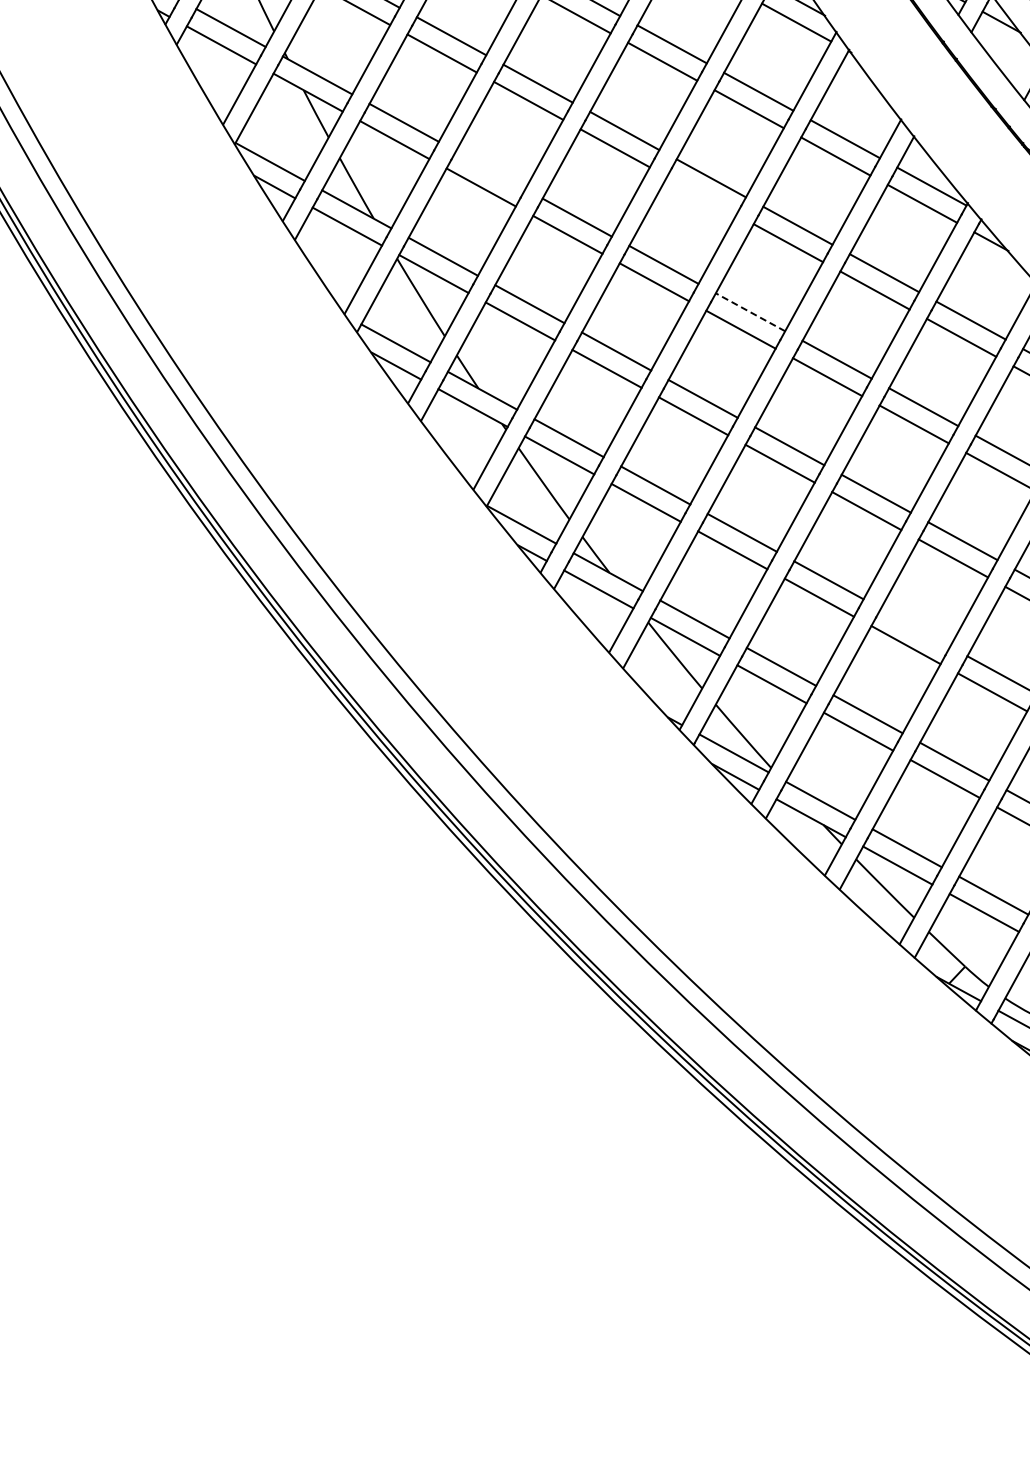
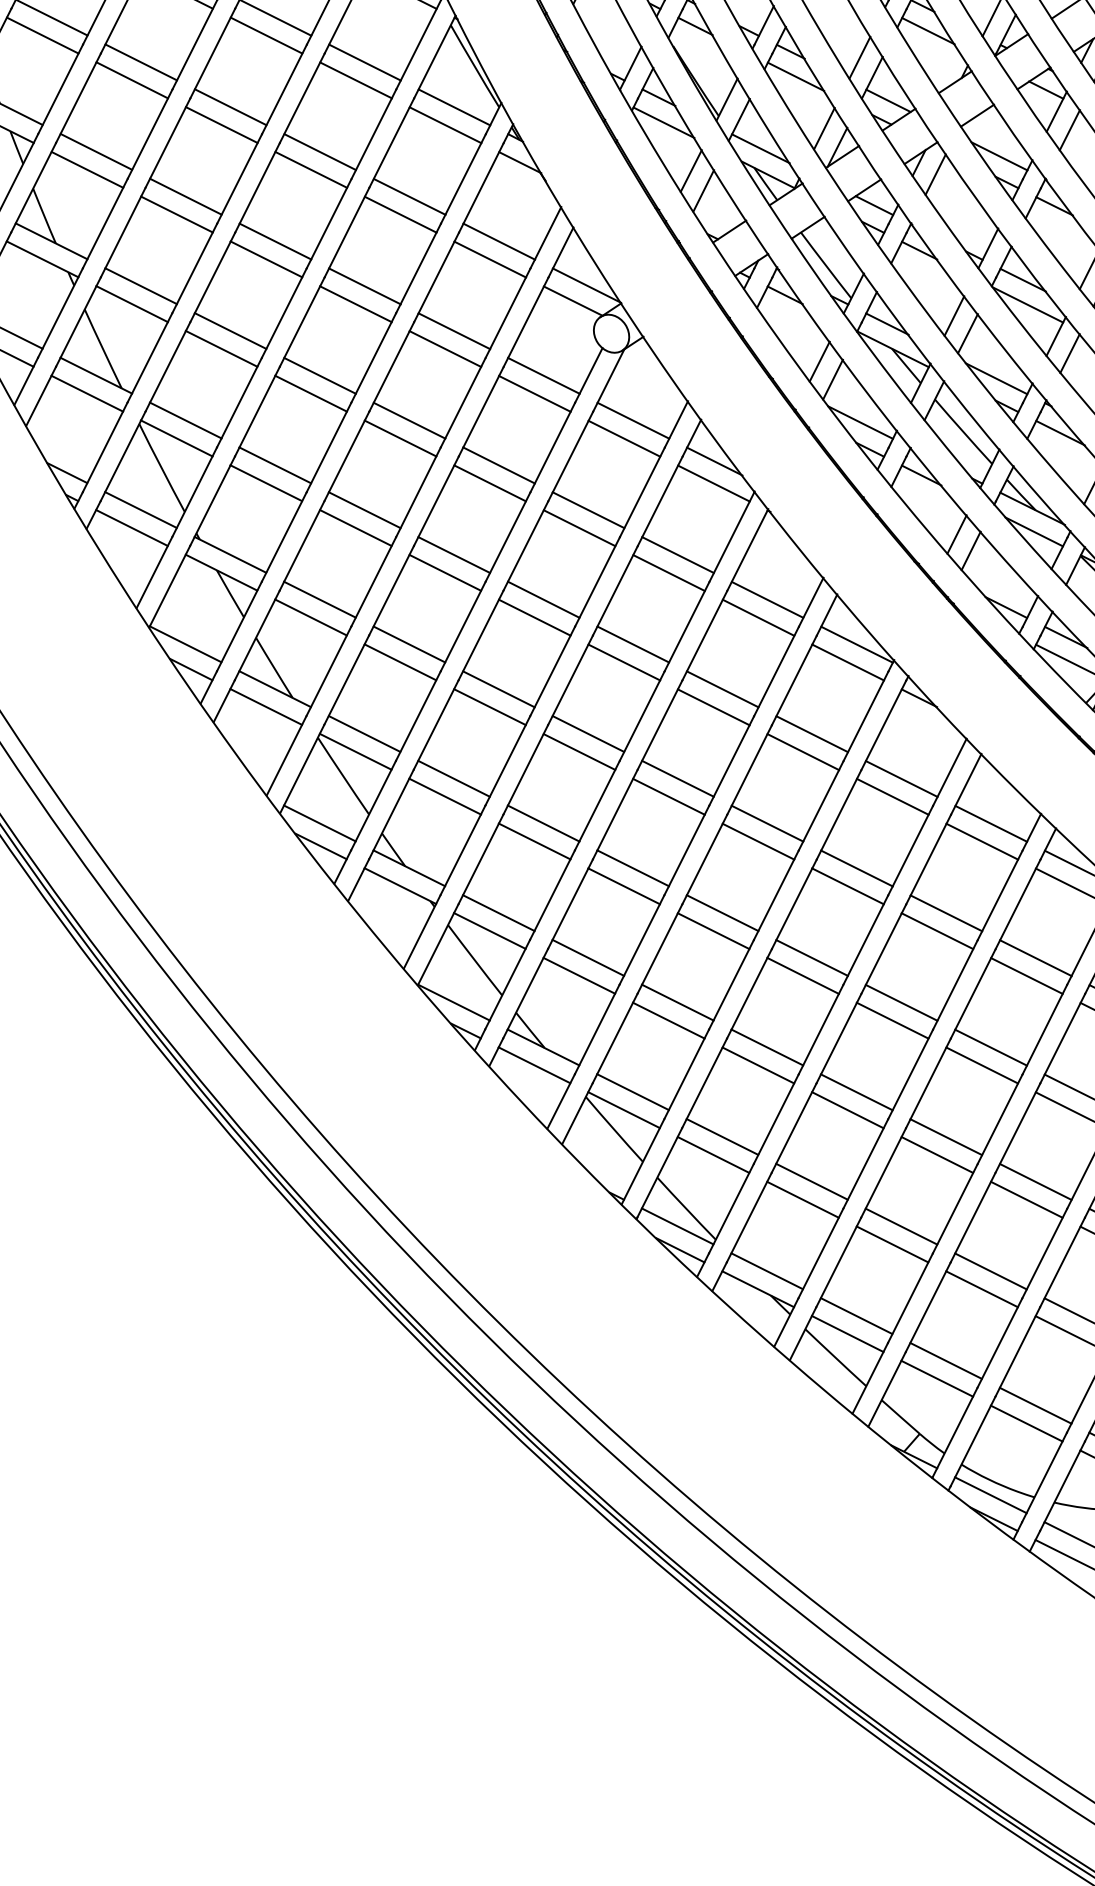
line: (490, 170) -> (409, 644), added
line: (702, 195) -> (624, 662), added
line: (750, 311) -> (677, 778), dashed -> solid
line: (915, 627) -> (856, 1092), added

